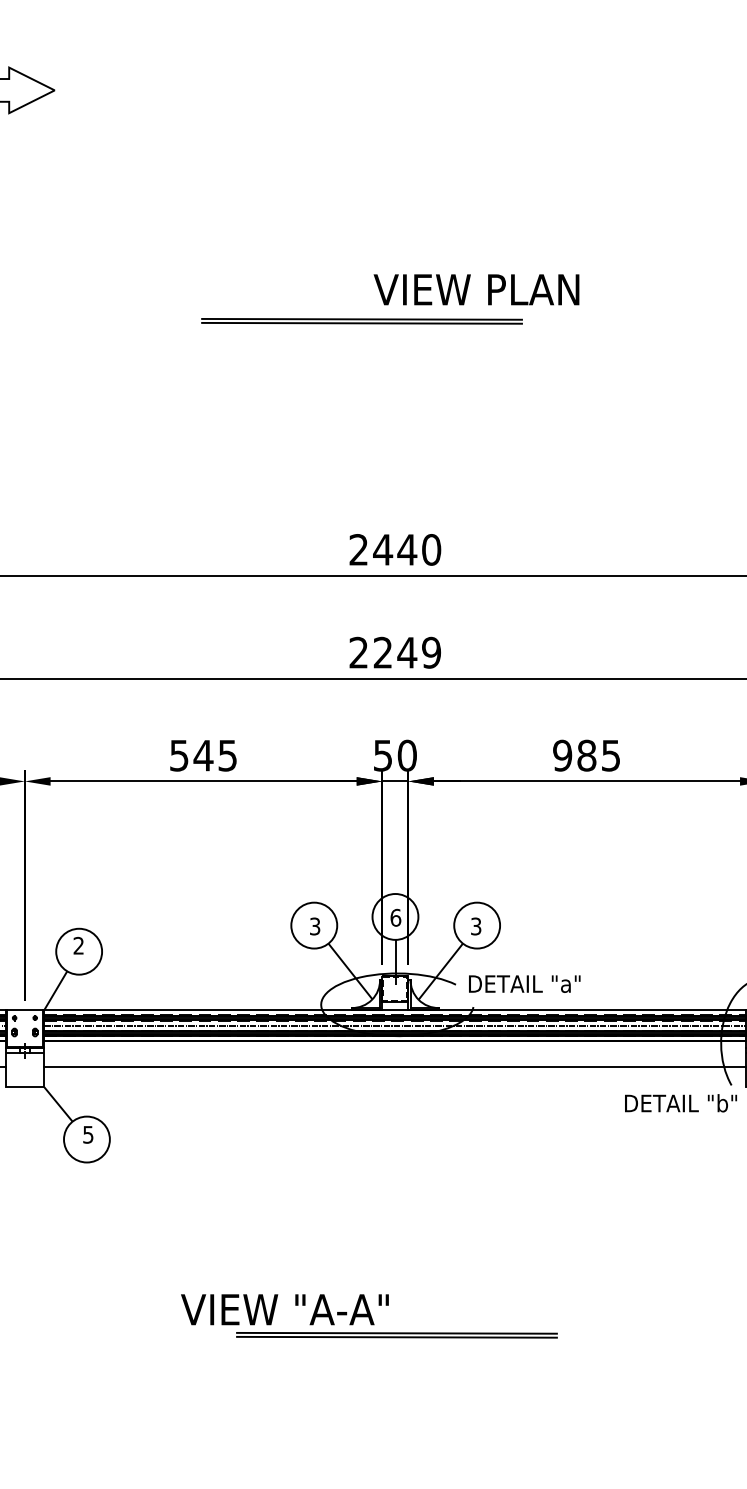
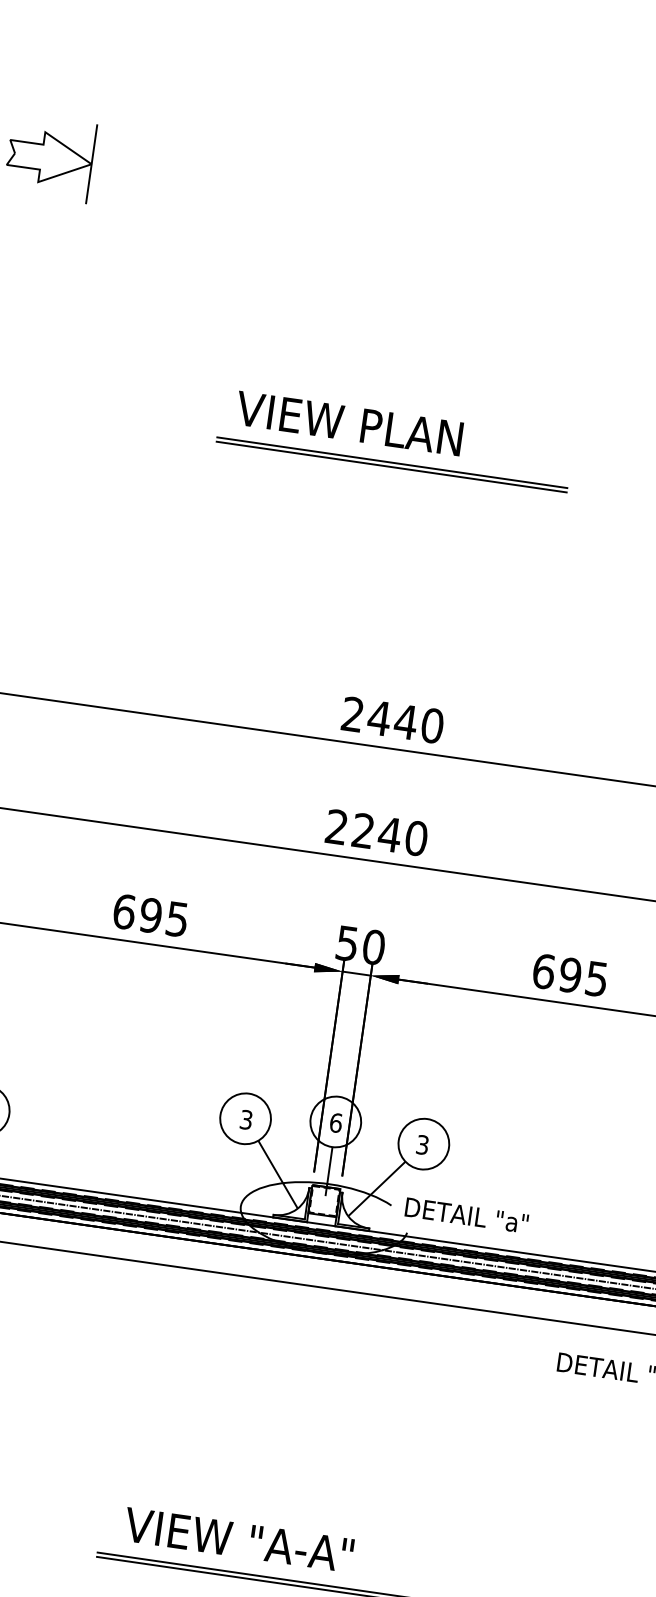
line: (54, 90) -> (91, 164), added
text: (476, 289) -> (349, 423), moved
text: (431, 652) -> (416, 838), 2249 -> 2240
text: (191, 755) -> (137, 913), 545 -> 695
text: (574, 755) -> (556, 973), 985 -> 695
text: (284, 1309) -> (238, 1539), moved

